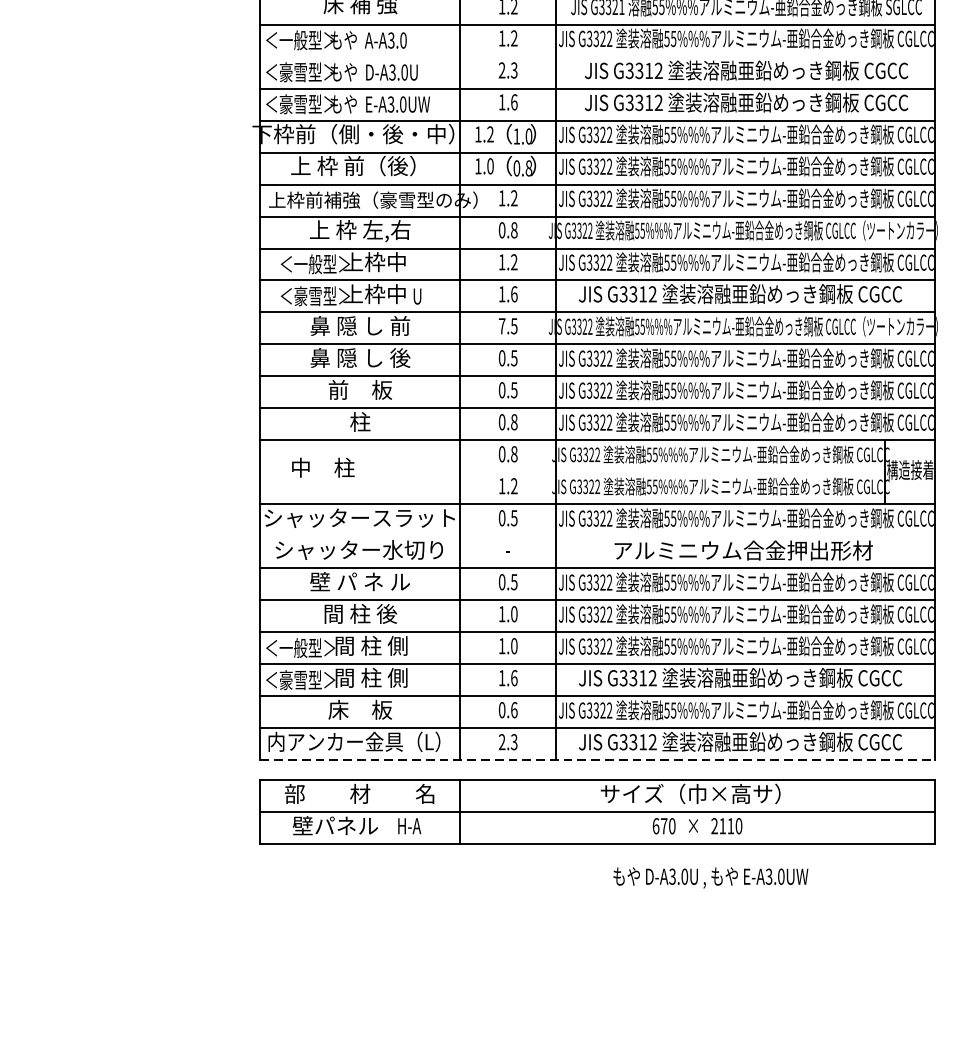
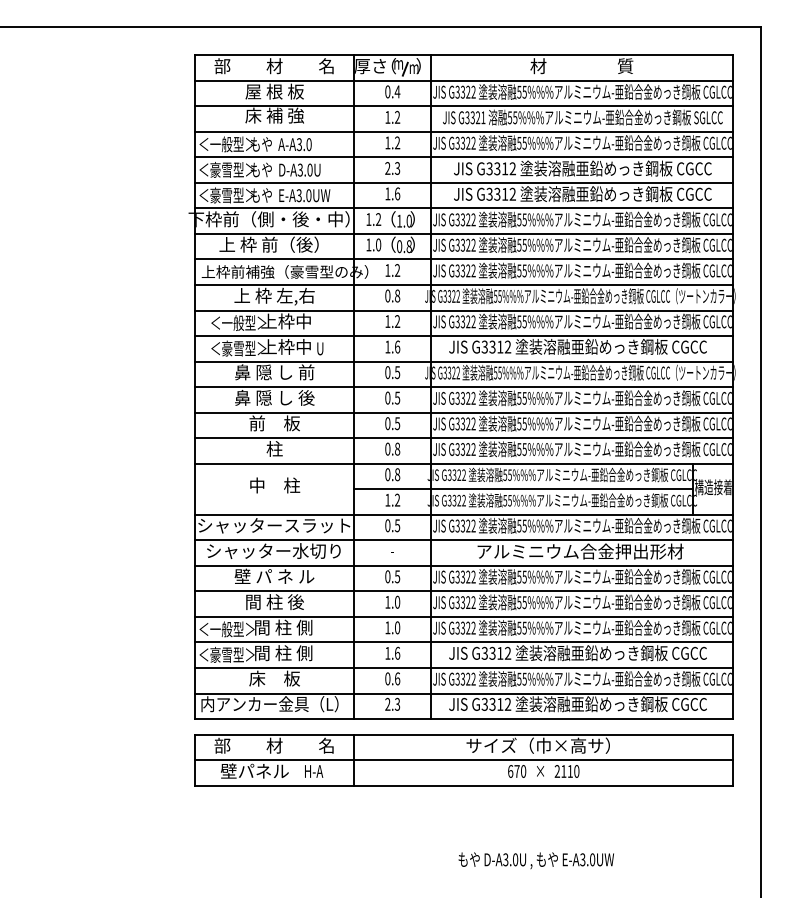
line: (596, 56) -> (463, 157), added
text: (501, 326) -> (387, 372), 7.5 -> 0.5
text: (323, 467) -> (275, 485), moved
line: (672, 472) -> (523, 489), added
line: (596, 536) -> (463, 540), added
line: (598, 759) -> (464, 718), dashed -> solid
text: (709, 877) -> (535, 860), moved

